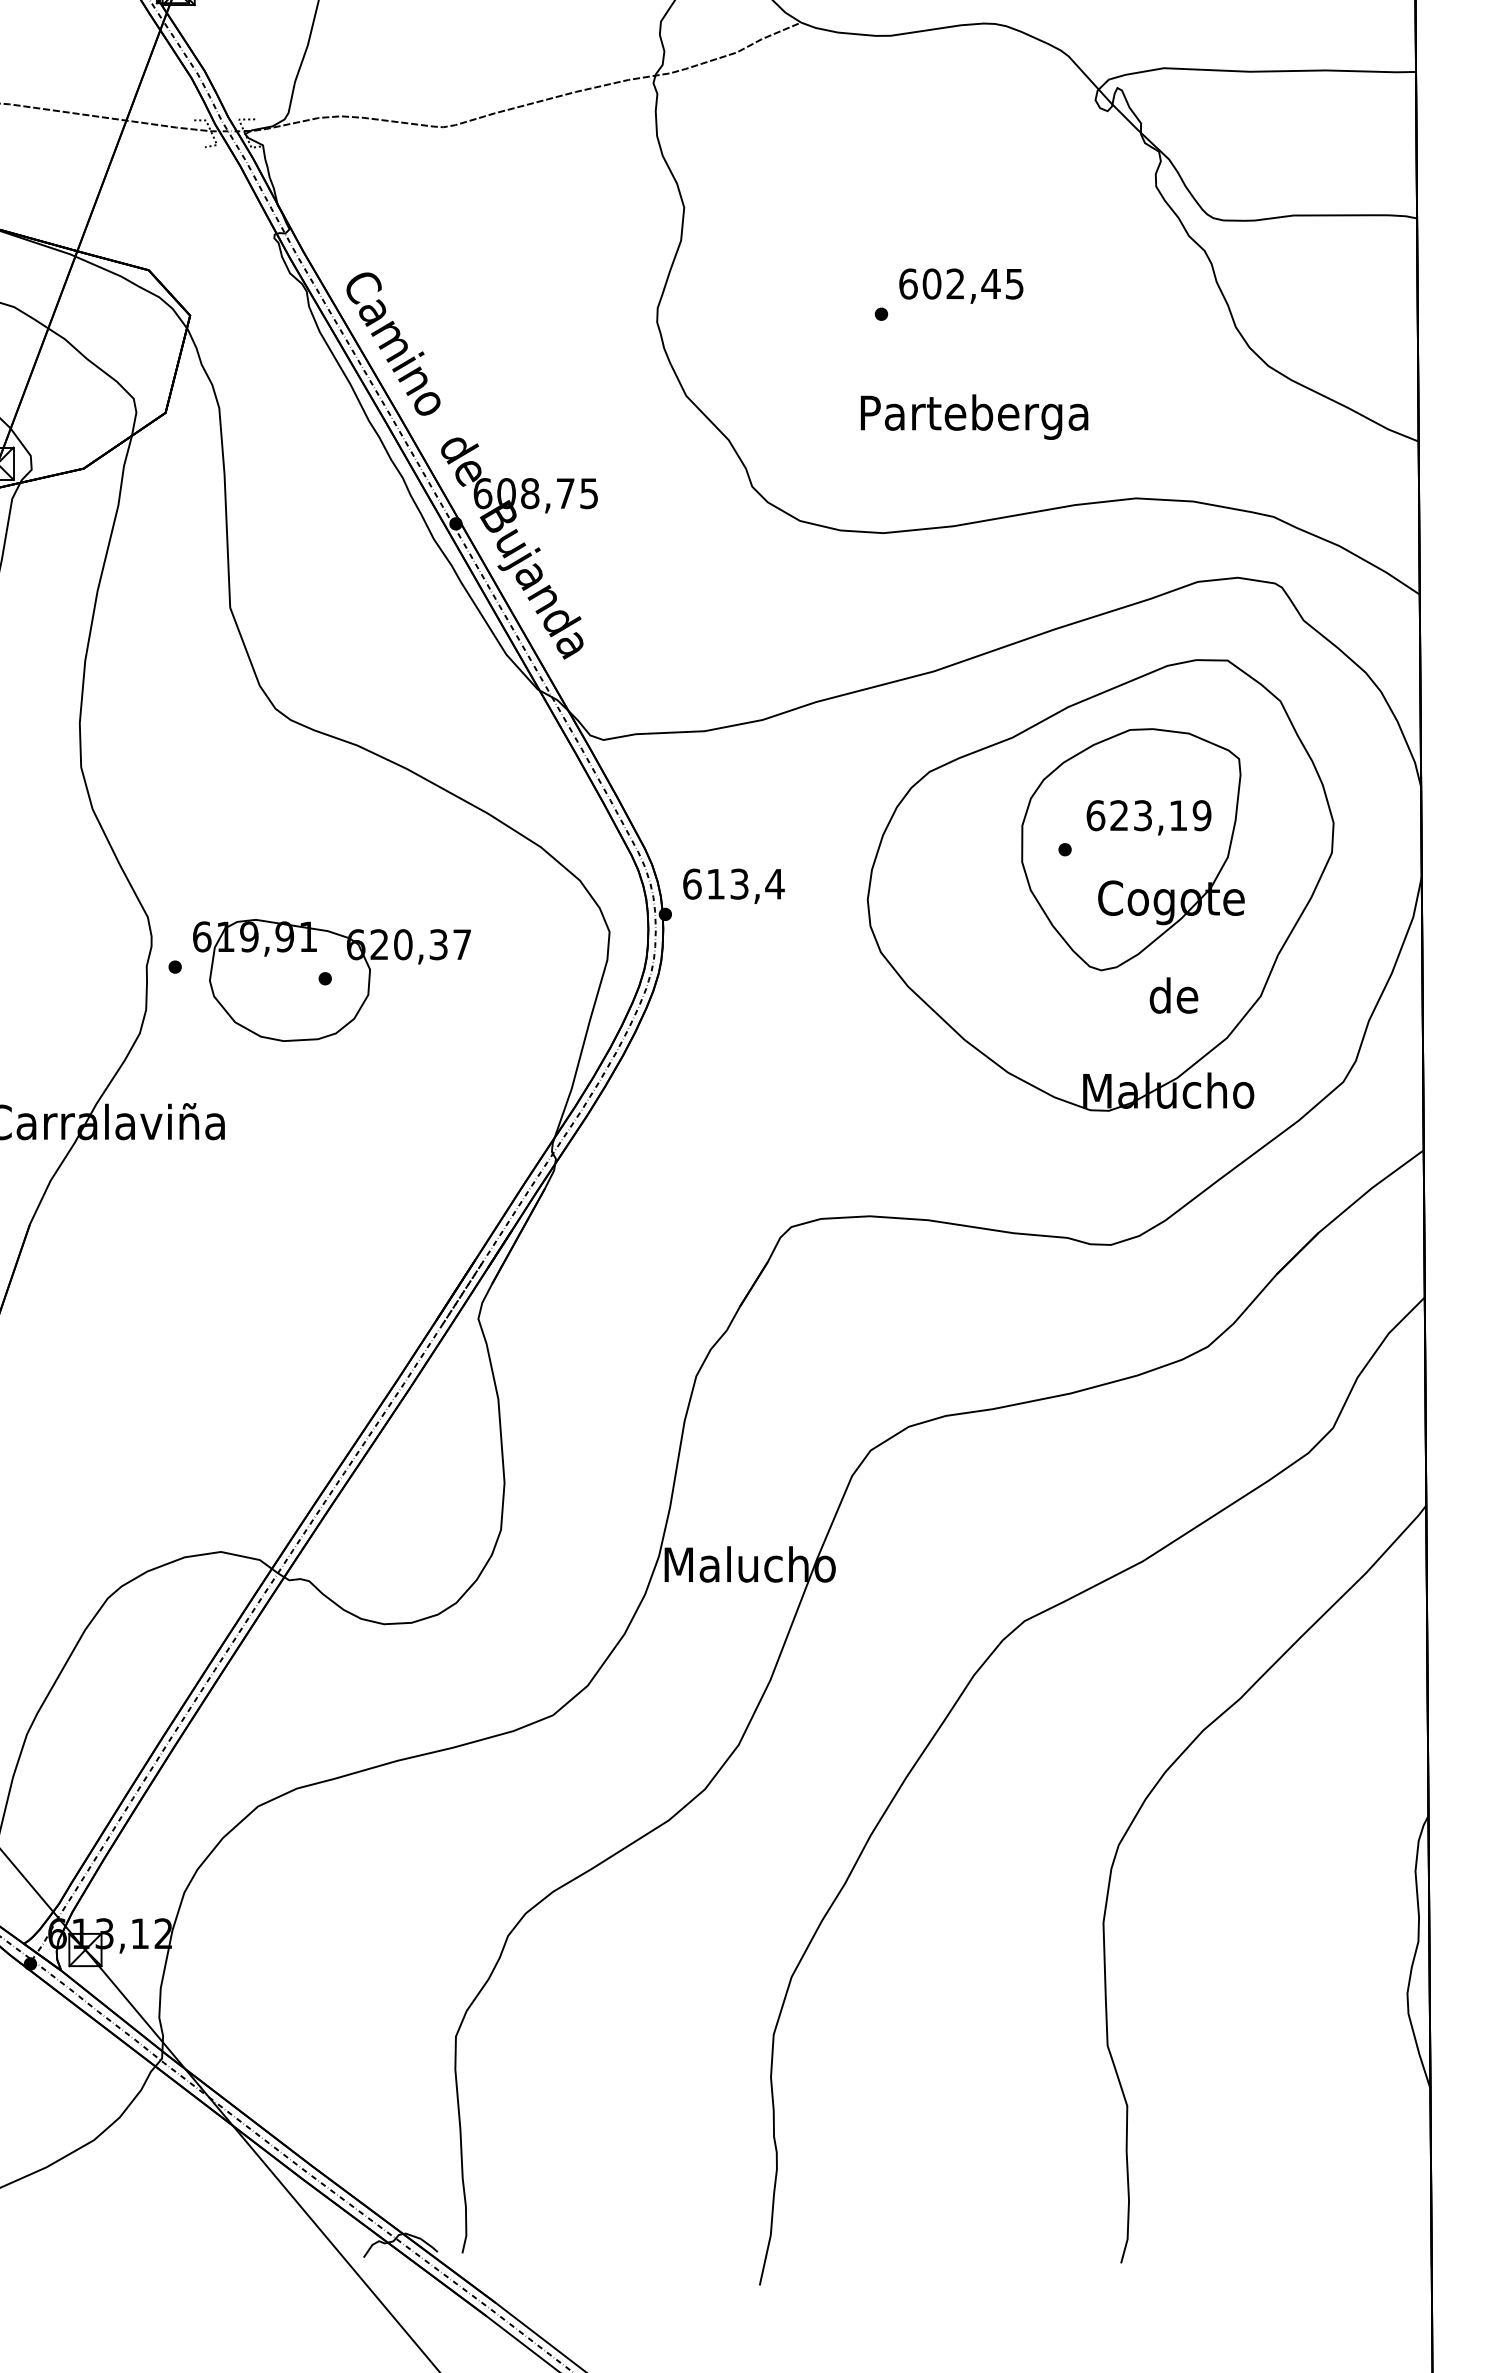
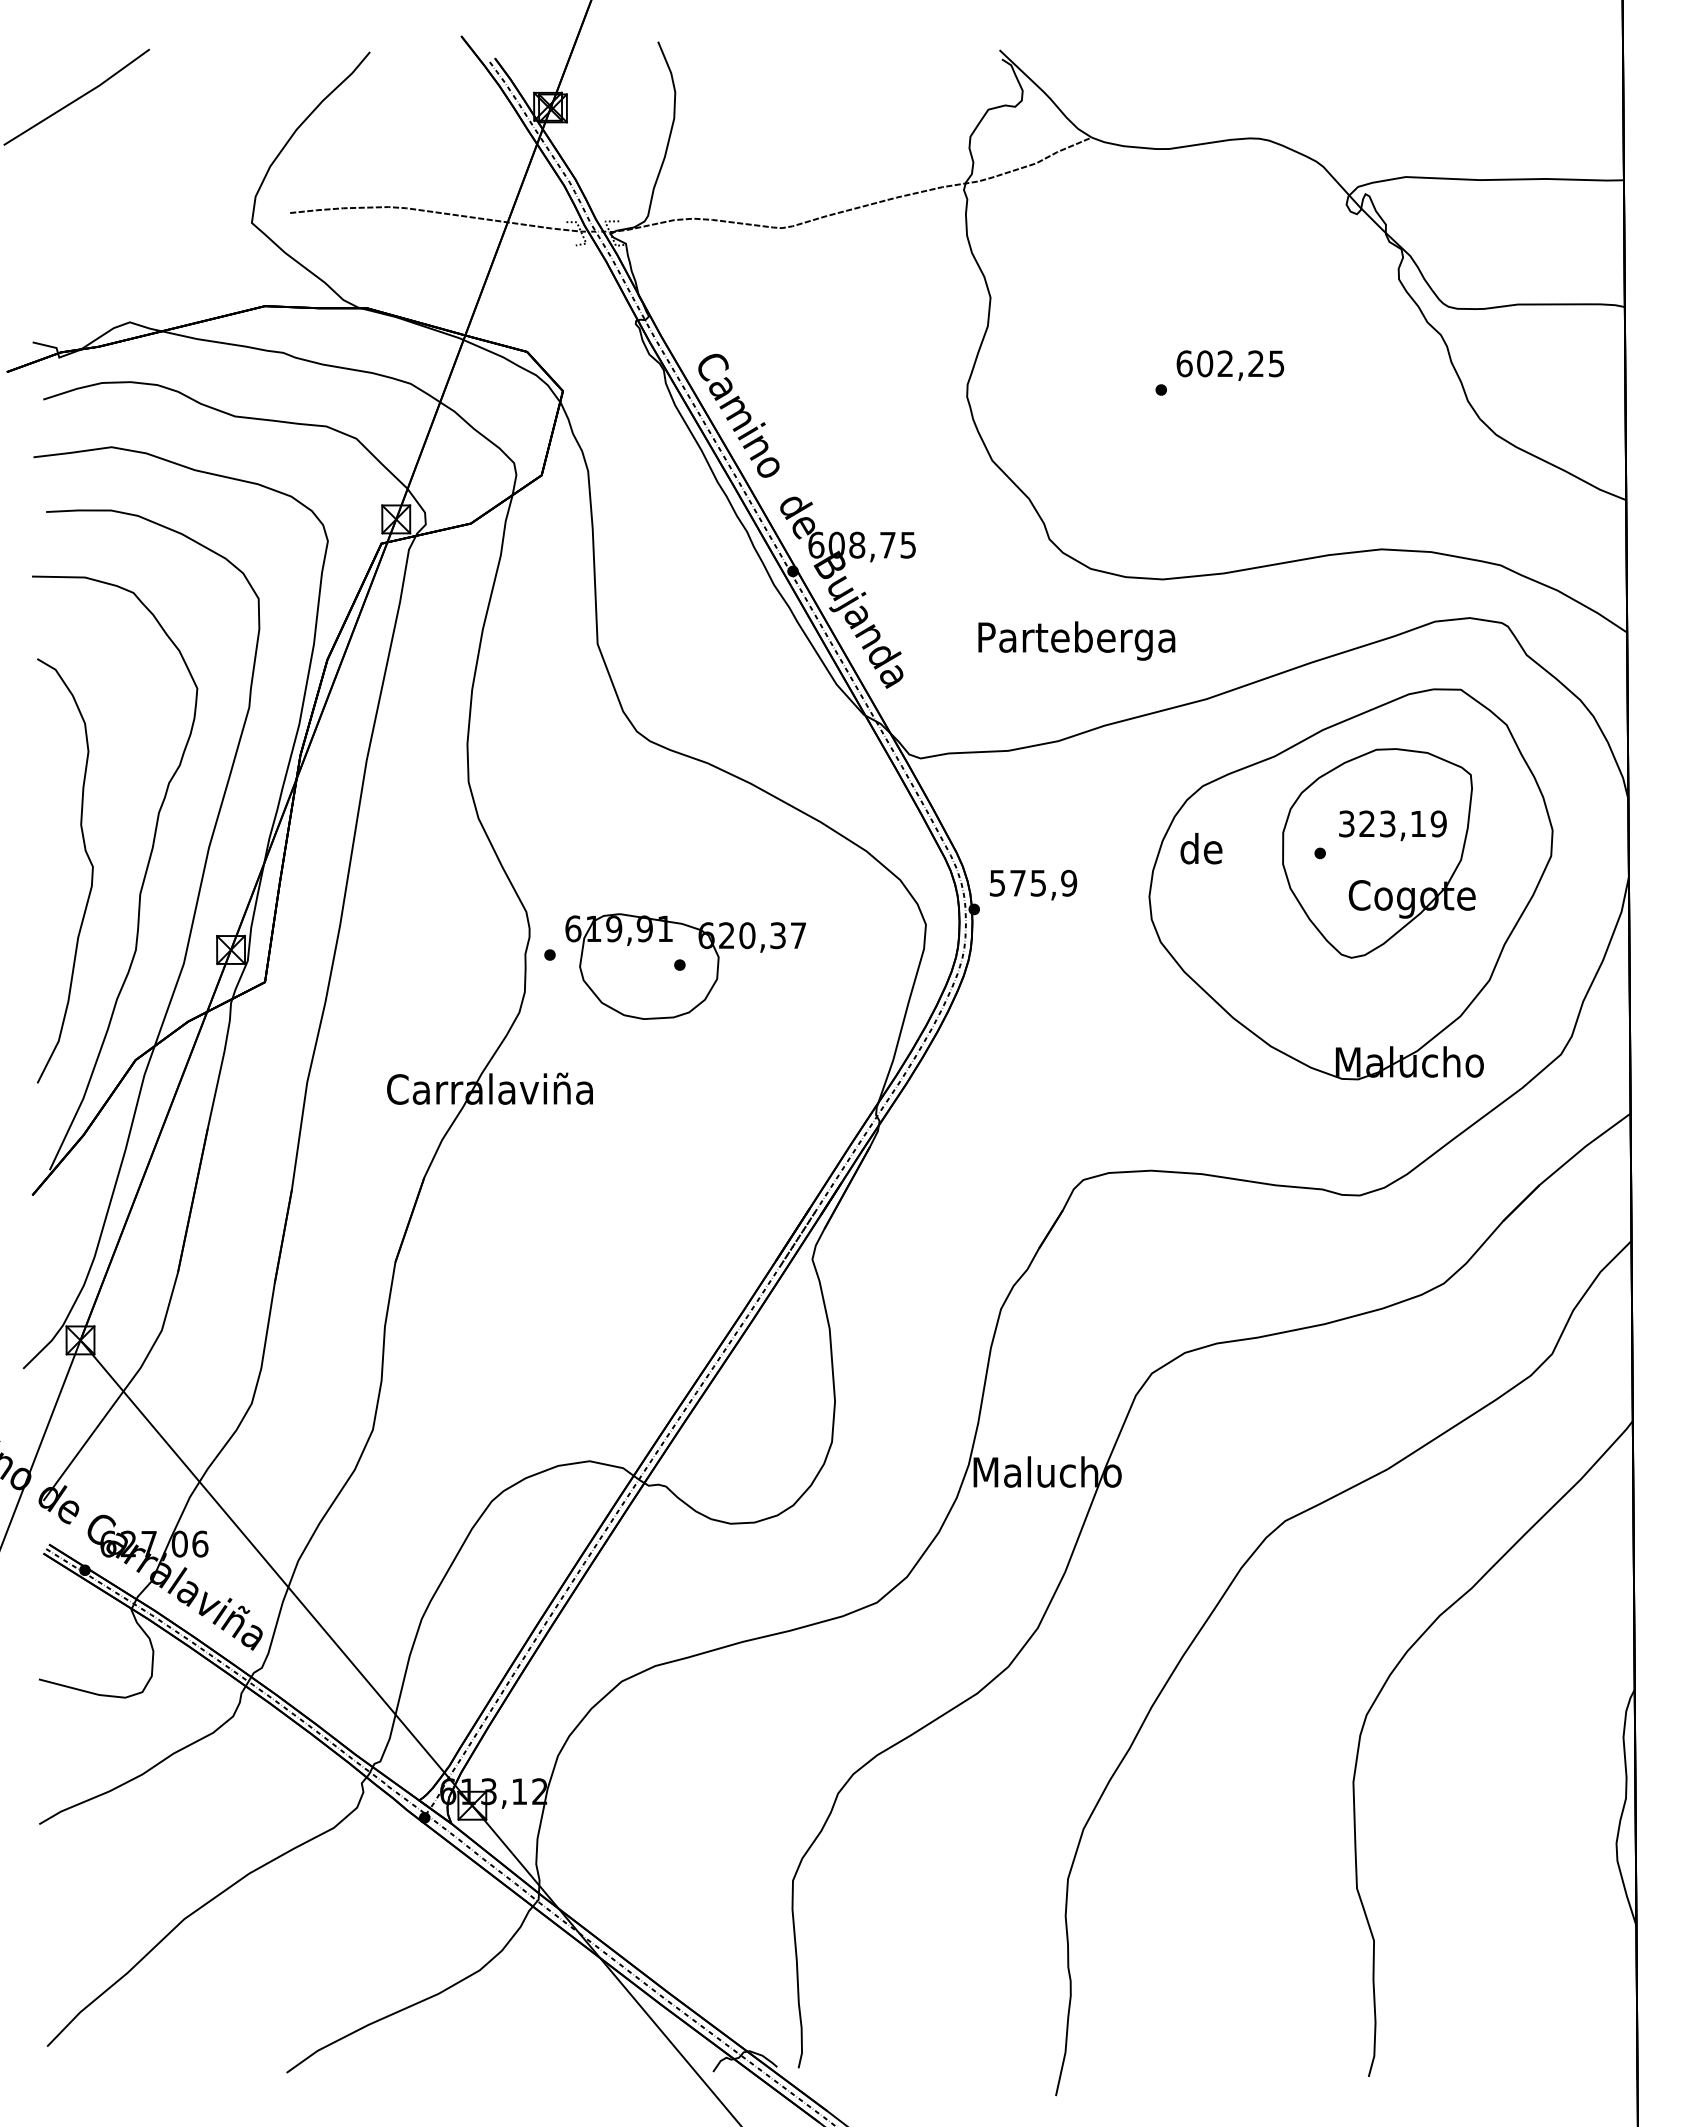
text: (990, 283) -> (1255, 363), 602,45 -> 602,25
text: (974, 416) -> (1076, 640), moved
text: (1095, 815) -> (1346, 823), 623,19 -> 323,19
text: (733, 883) -> (1033, 882), 613,4 -> 575,9
text: (1174, 995) -> (1201, 848), moved

